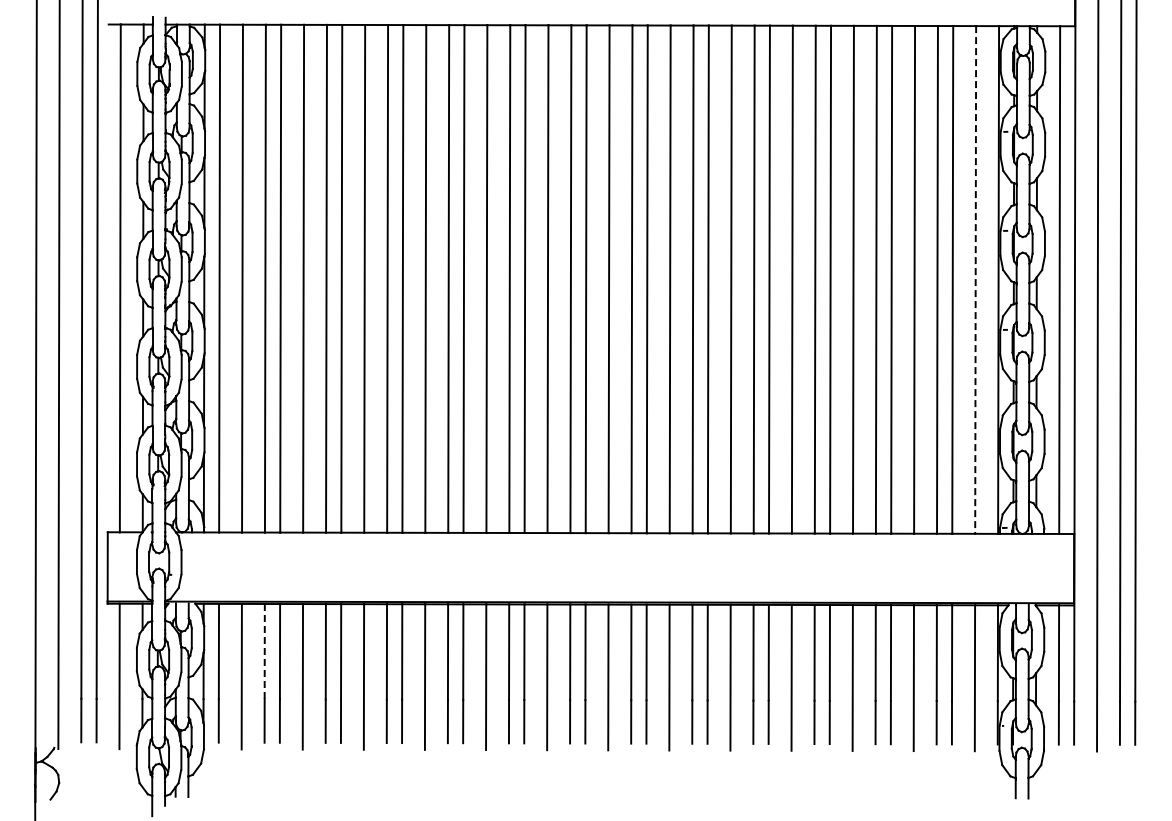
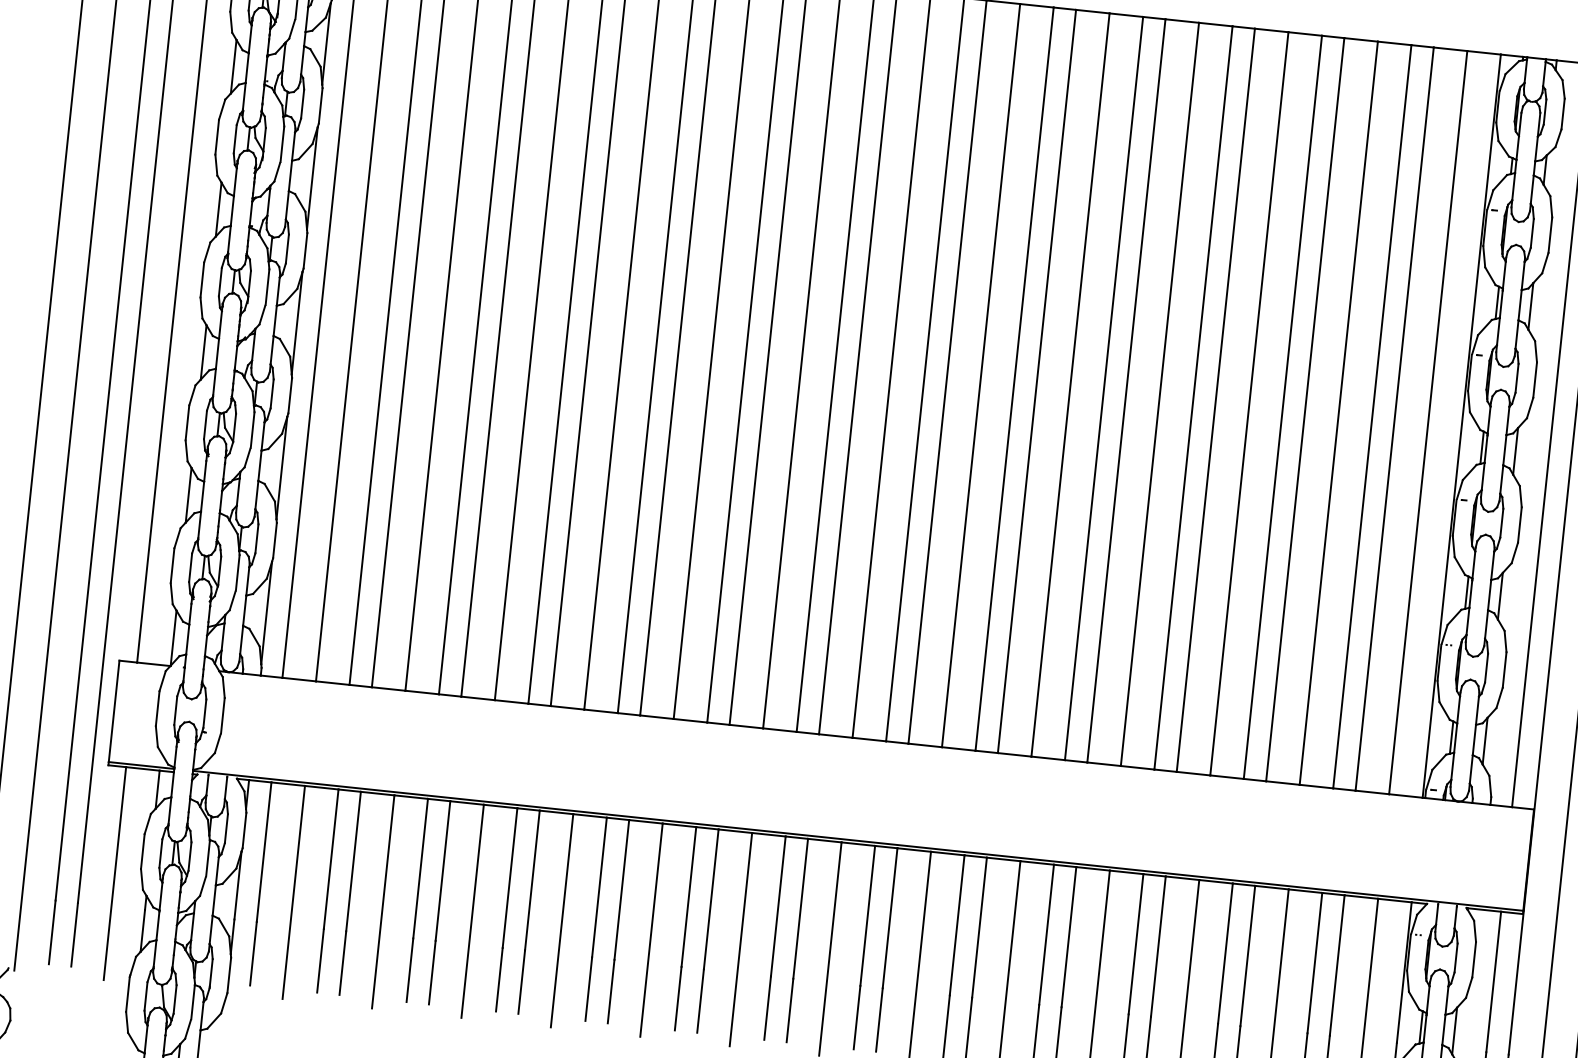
line: (975, 279) -> (1428, 421), dashed -> solid
line: (264, 651) -> (330, 858), dashed -> solid

